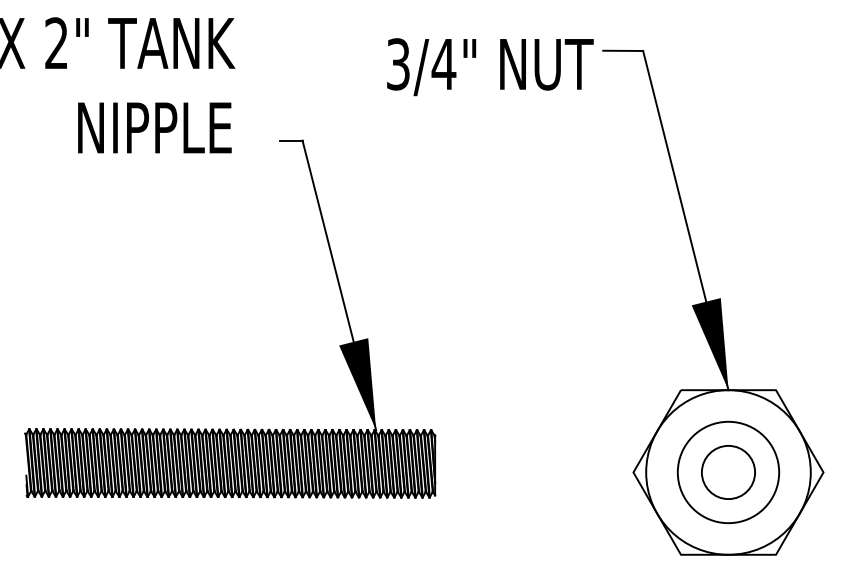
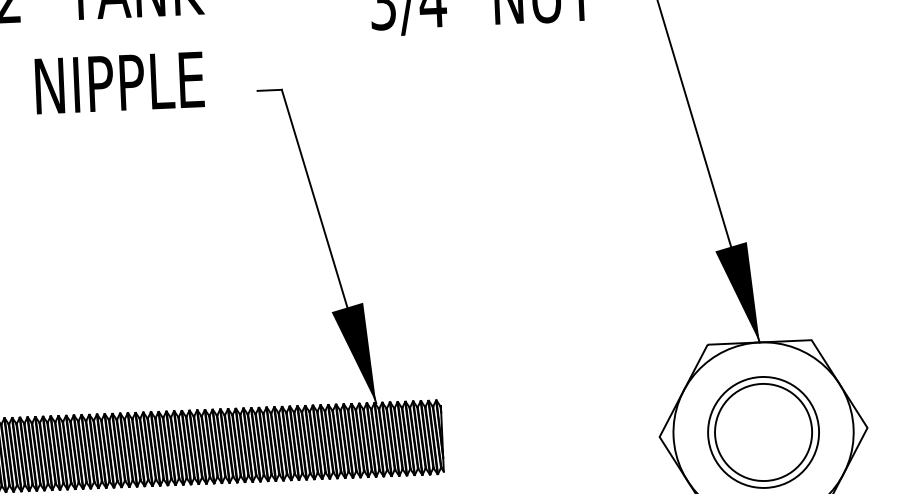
circle: (728, 472) -> (763, 432), size x1.67

